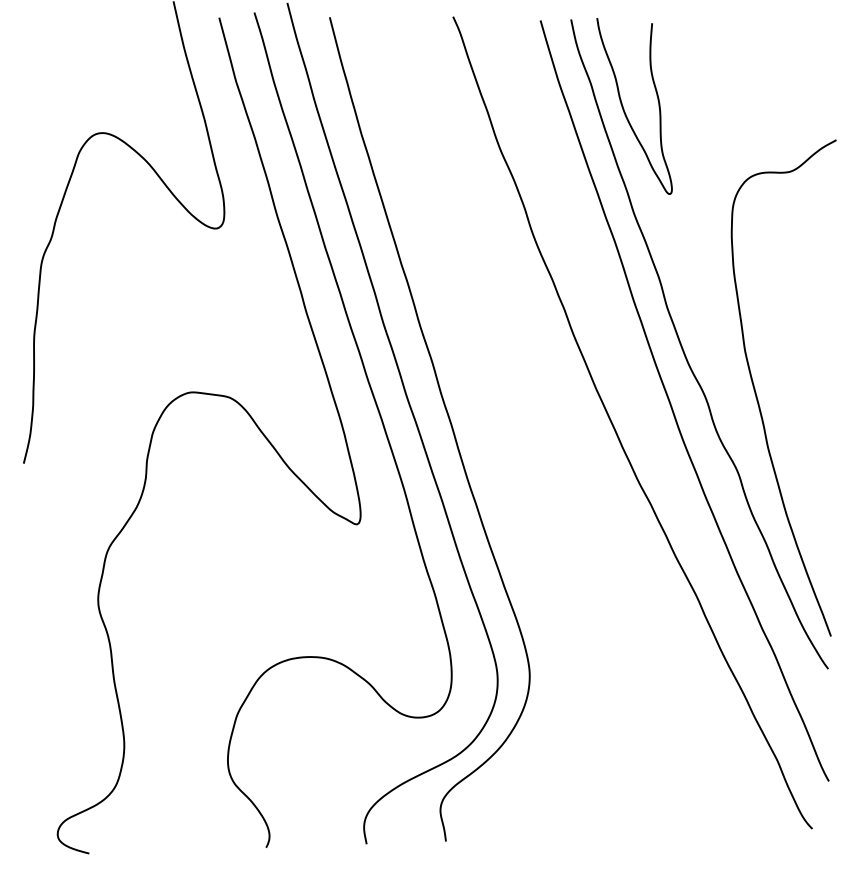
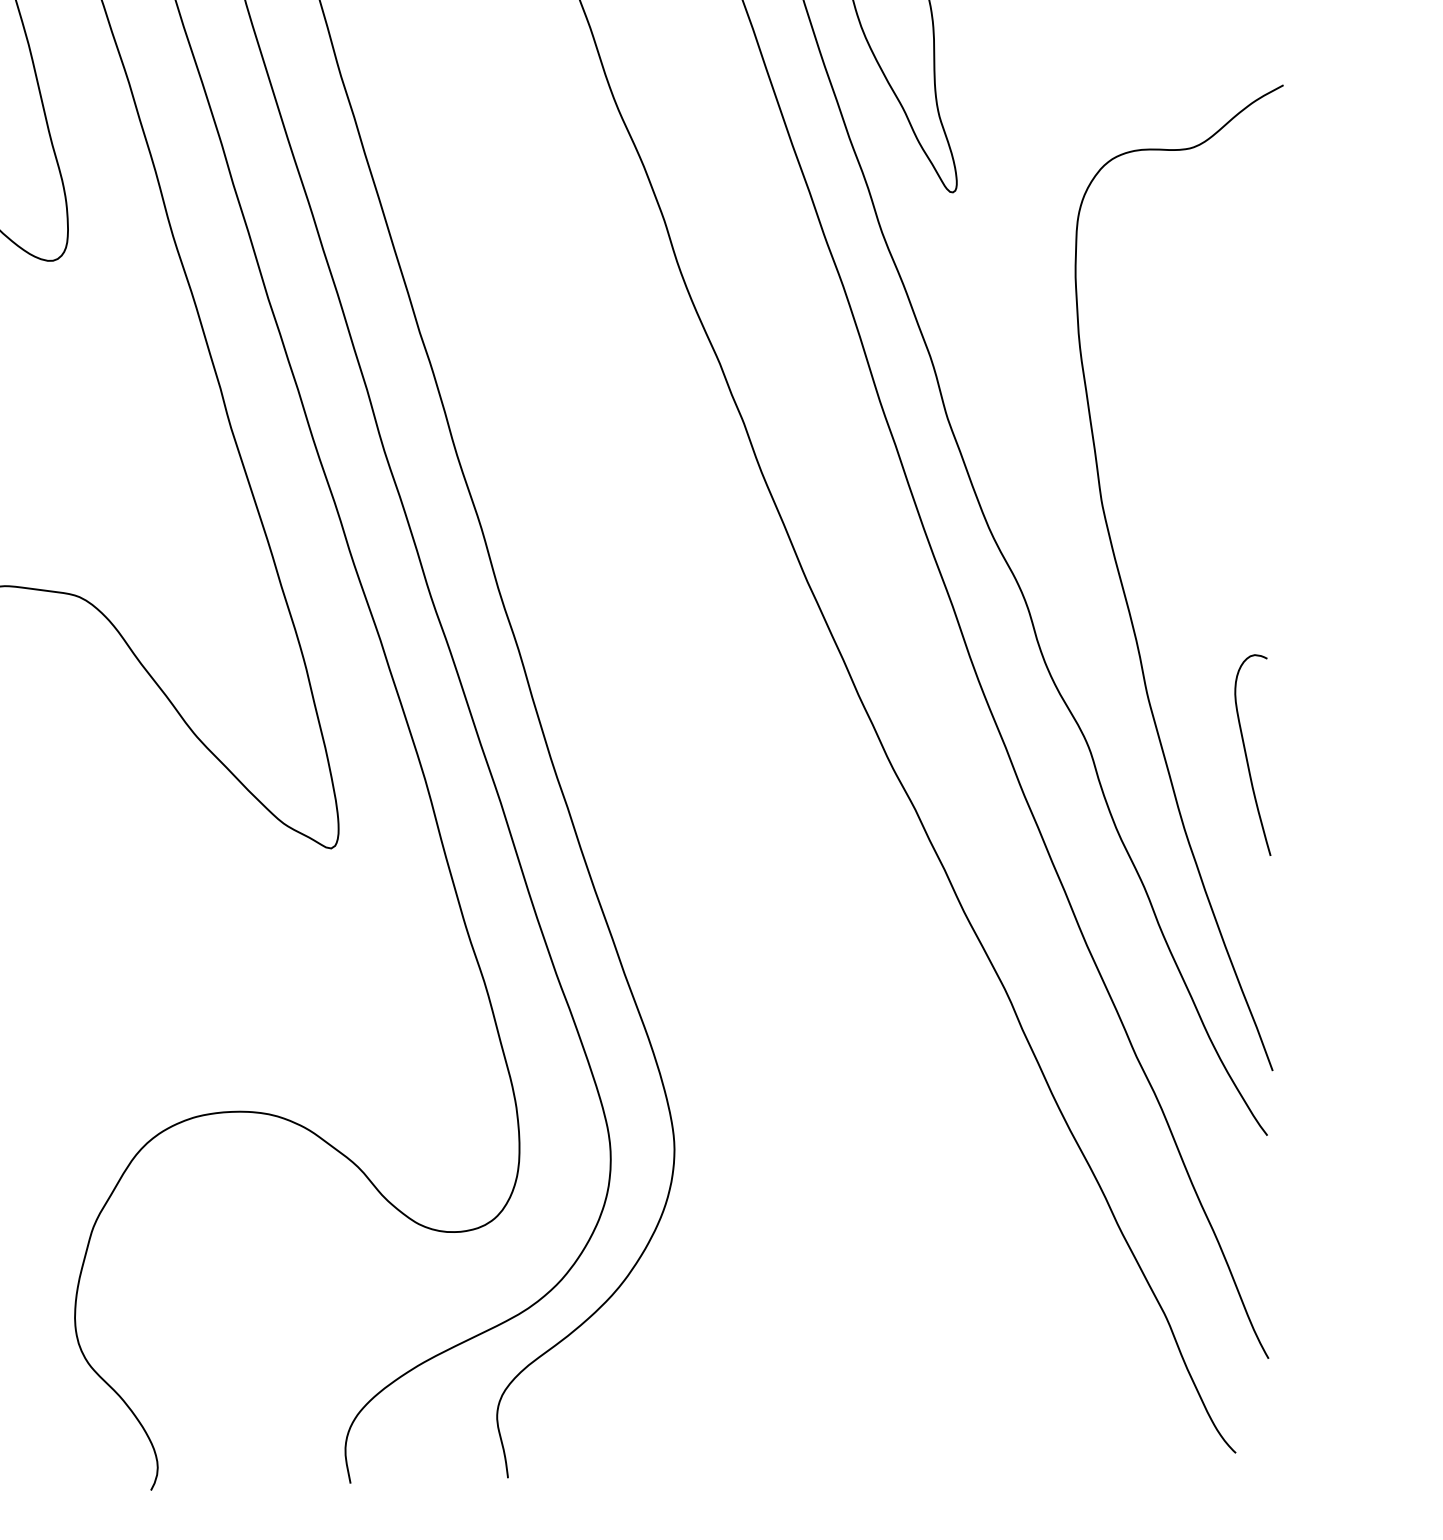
curve: (818, 477) -> (1247, 755), added

